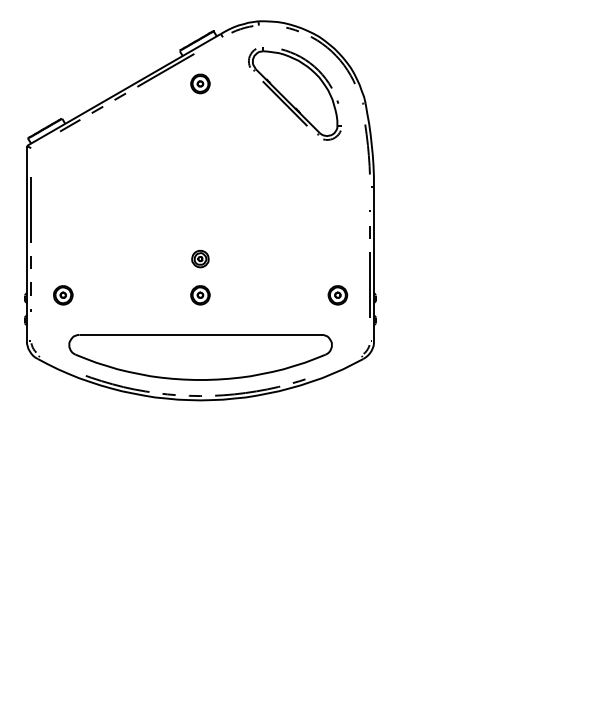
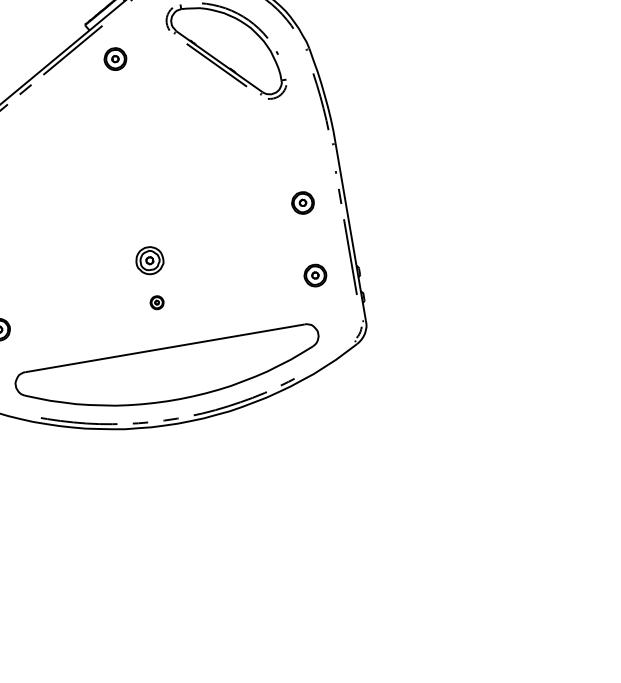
part: (337, 232) -> (302, 203), added
part: (200, 259) -> (150, 261), size x1.4
part: (200, 295) -> (157, 302), size x0.6

